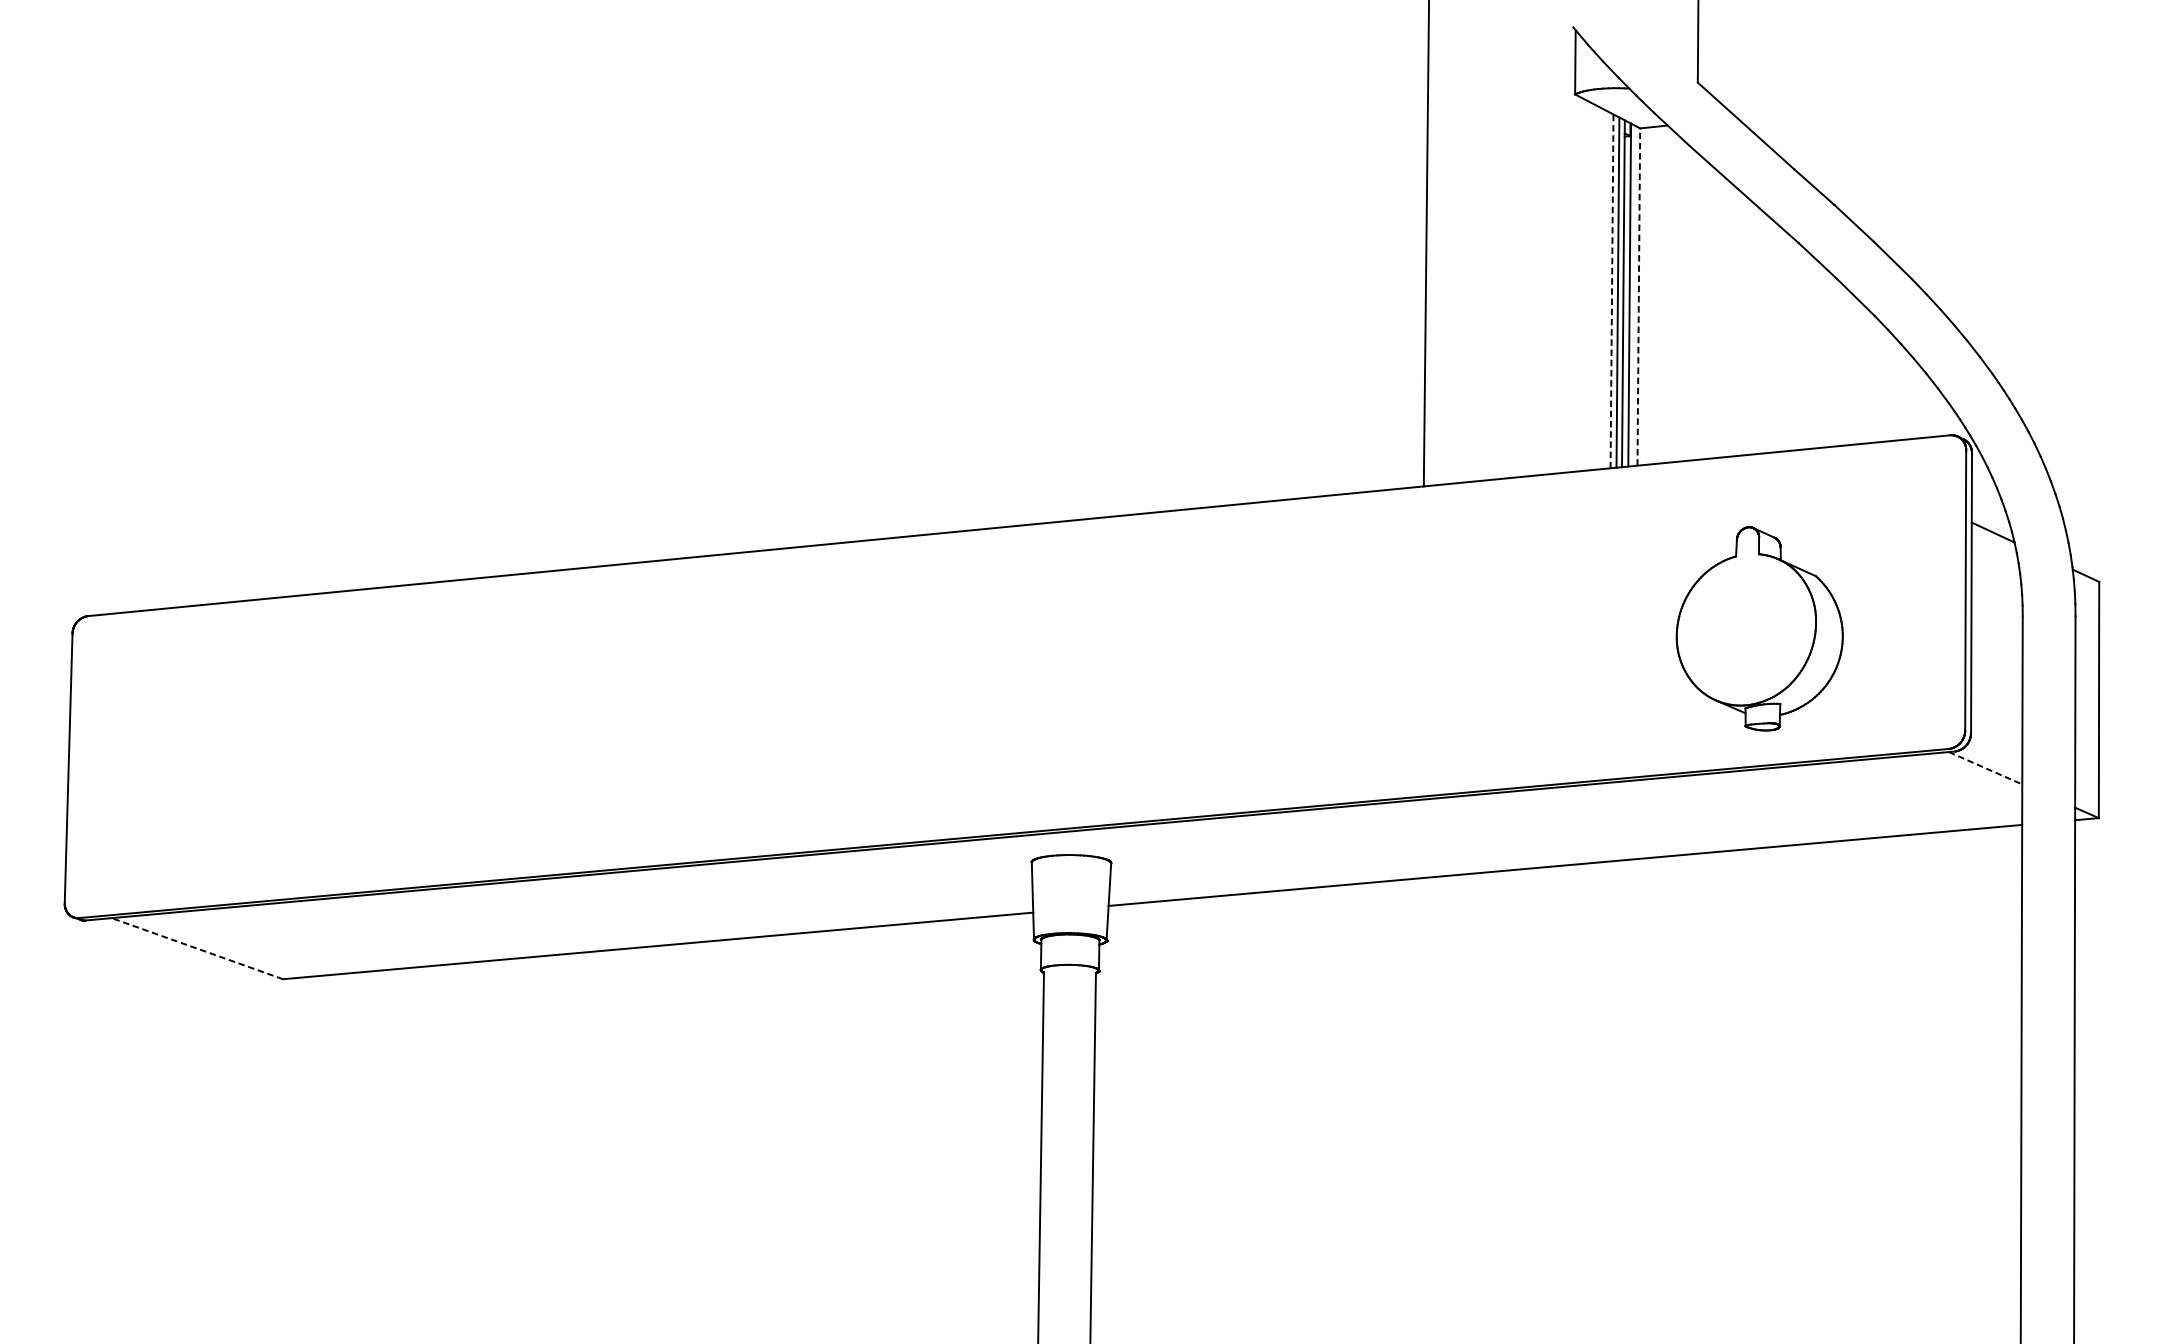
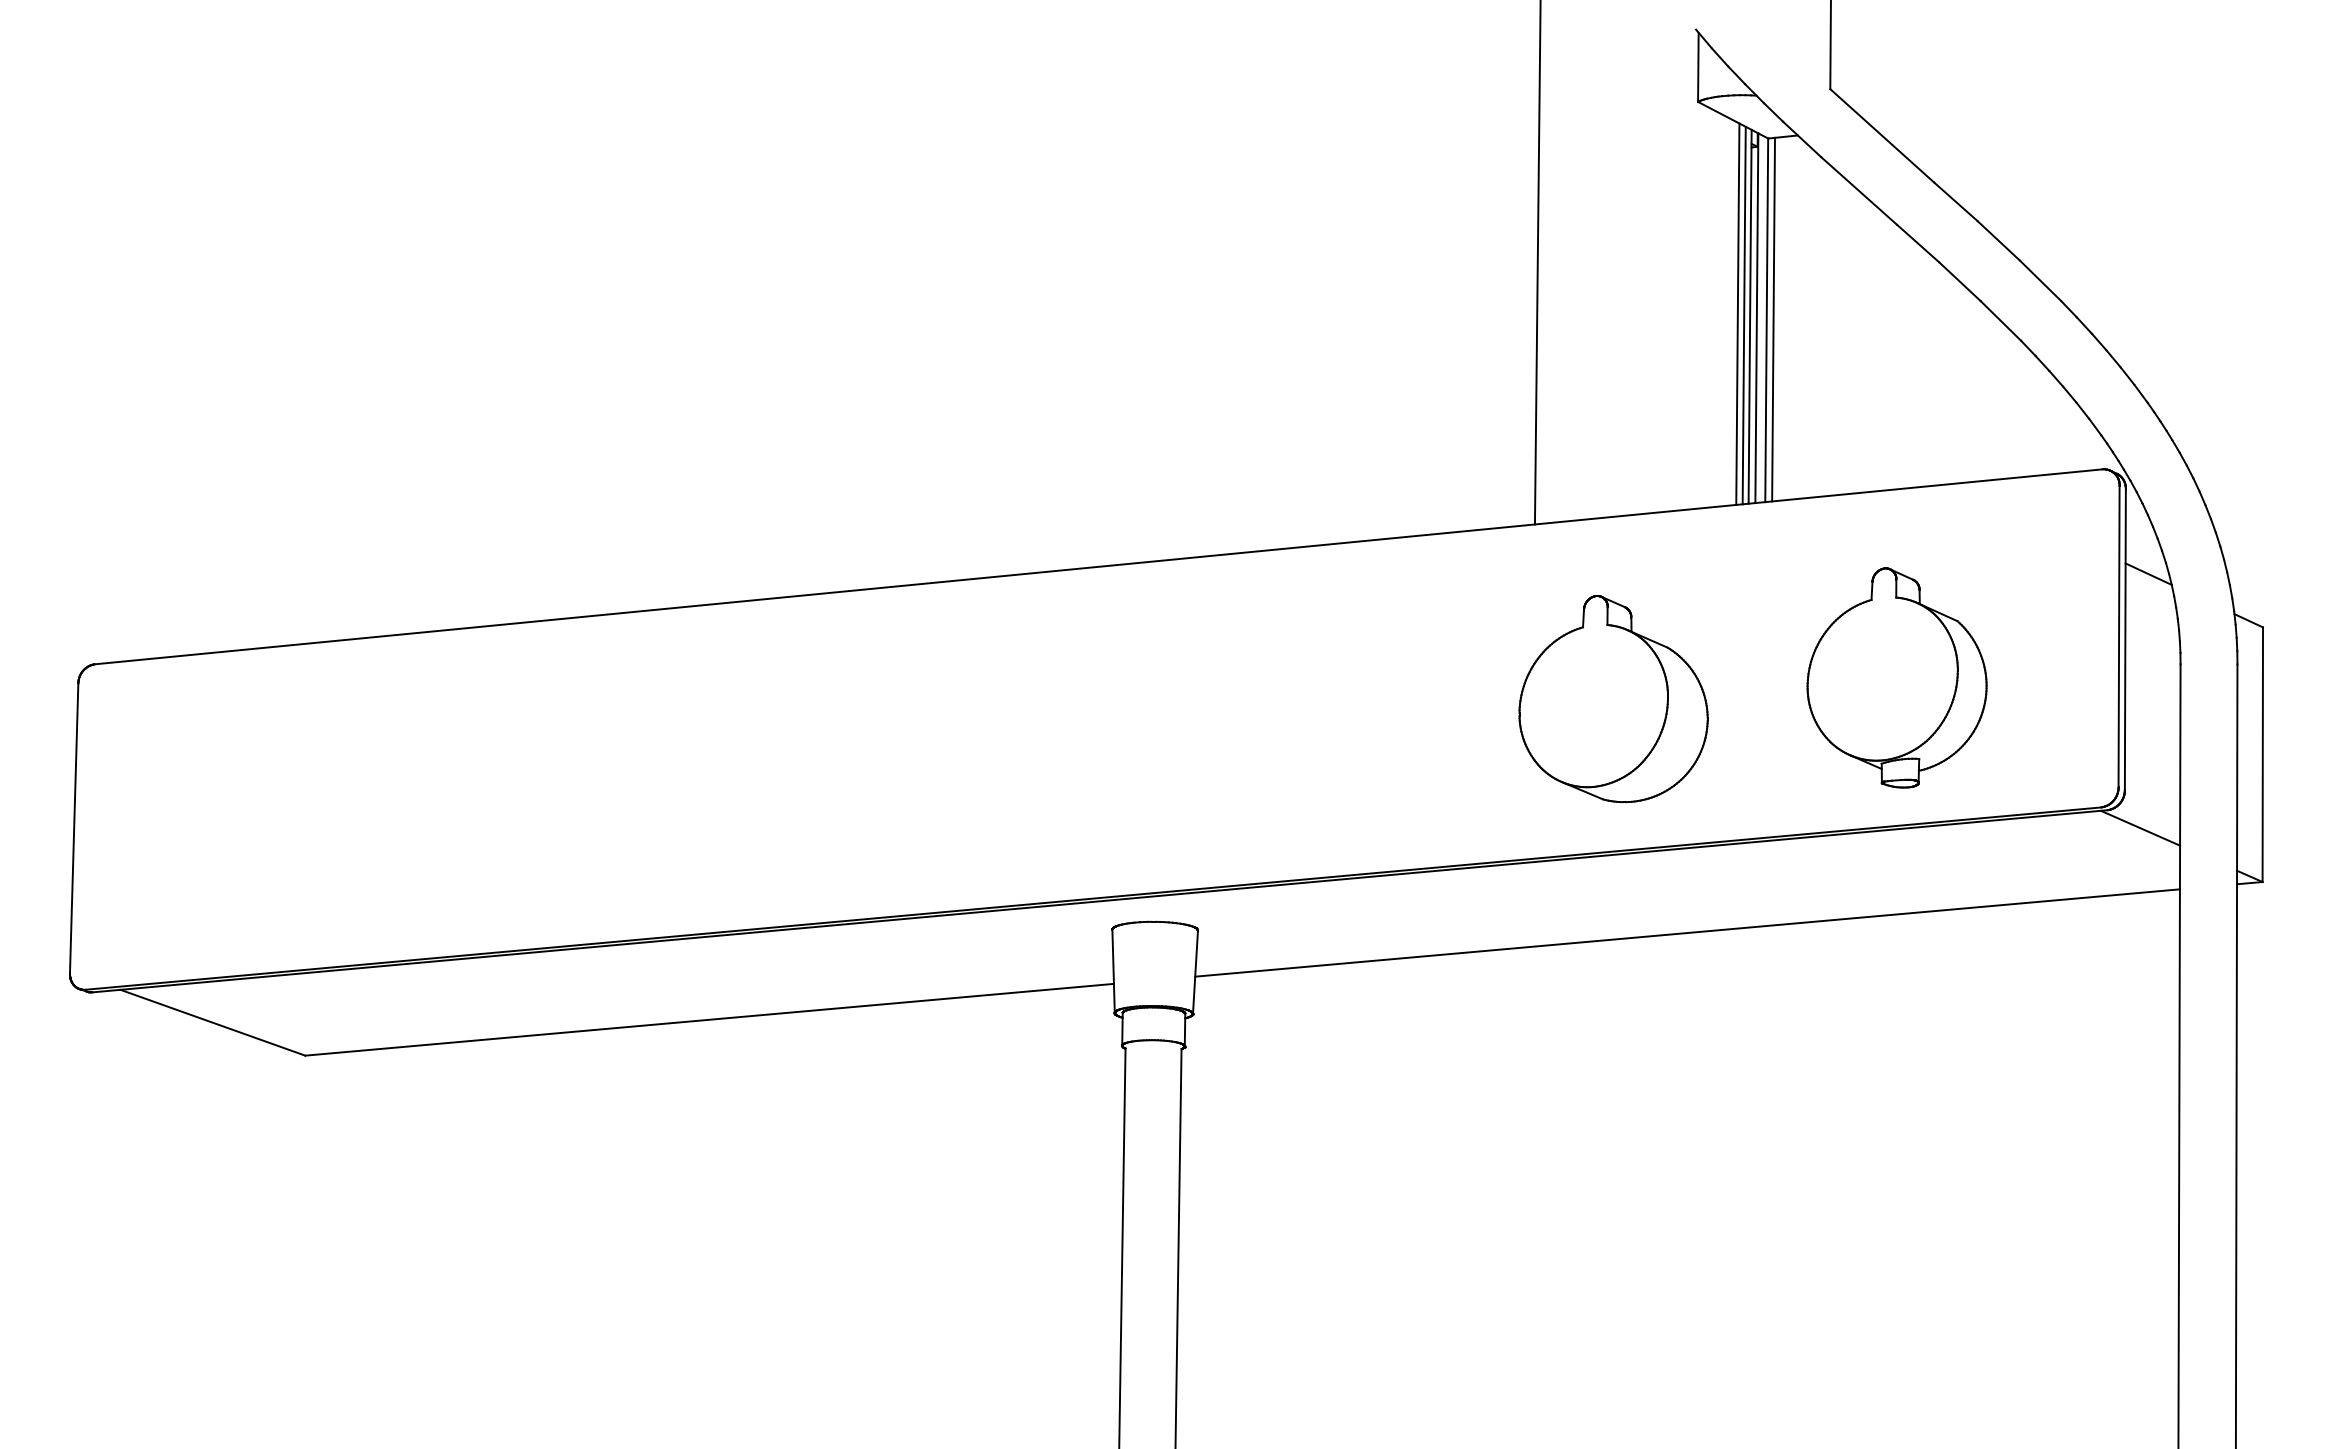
line: (1611, 291) -> (1737, 314), dashed -> solid
line: (1645, 296) -> (1773, 319), added
line: (1638, 297) -> (1766, 320), dashed -> solid
part: (1496, 648) -> (1613, 699), added
line: (1985, 768) -> (2140, 828), dashed -> solid
line: (196, 948) -> (212, 1022), dashed -> solid

